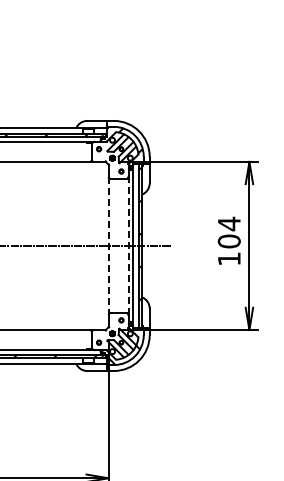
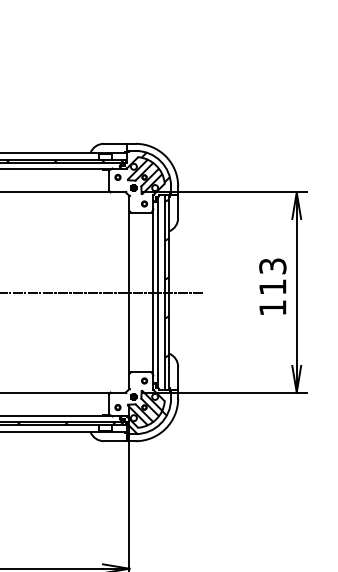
text: (228, 232) -> (271, 276), 104 -> 113
line: (108, 245) -> (129, 291), dashed -> solid
line: (128, 246) -> (152, 293), dashed -> solid

